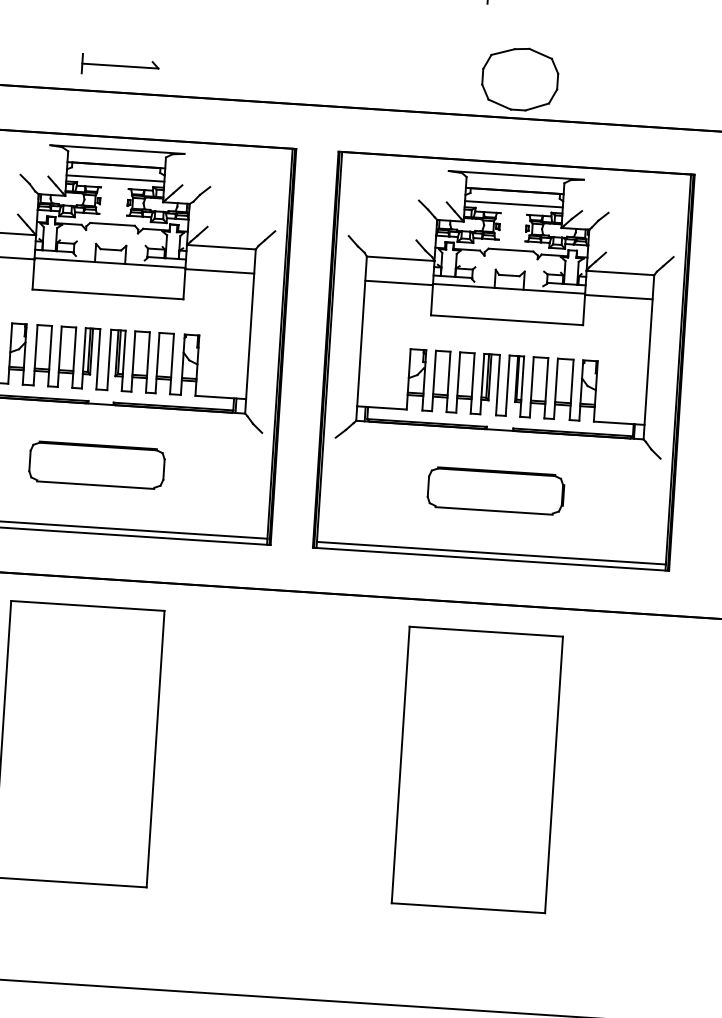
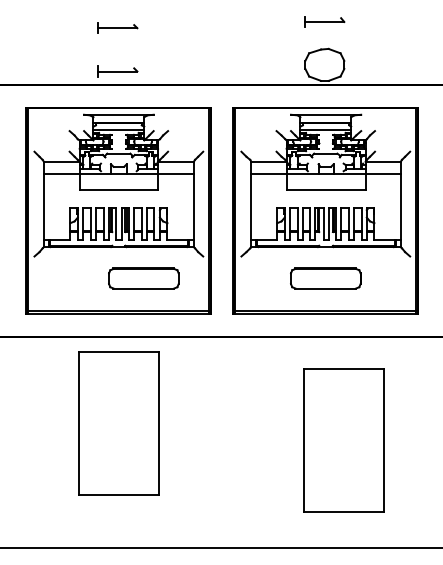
part: (96, 464) -> (143, 278), moved
part: (476, 769) -> (343, 440), moved

